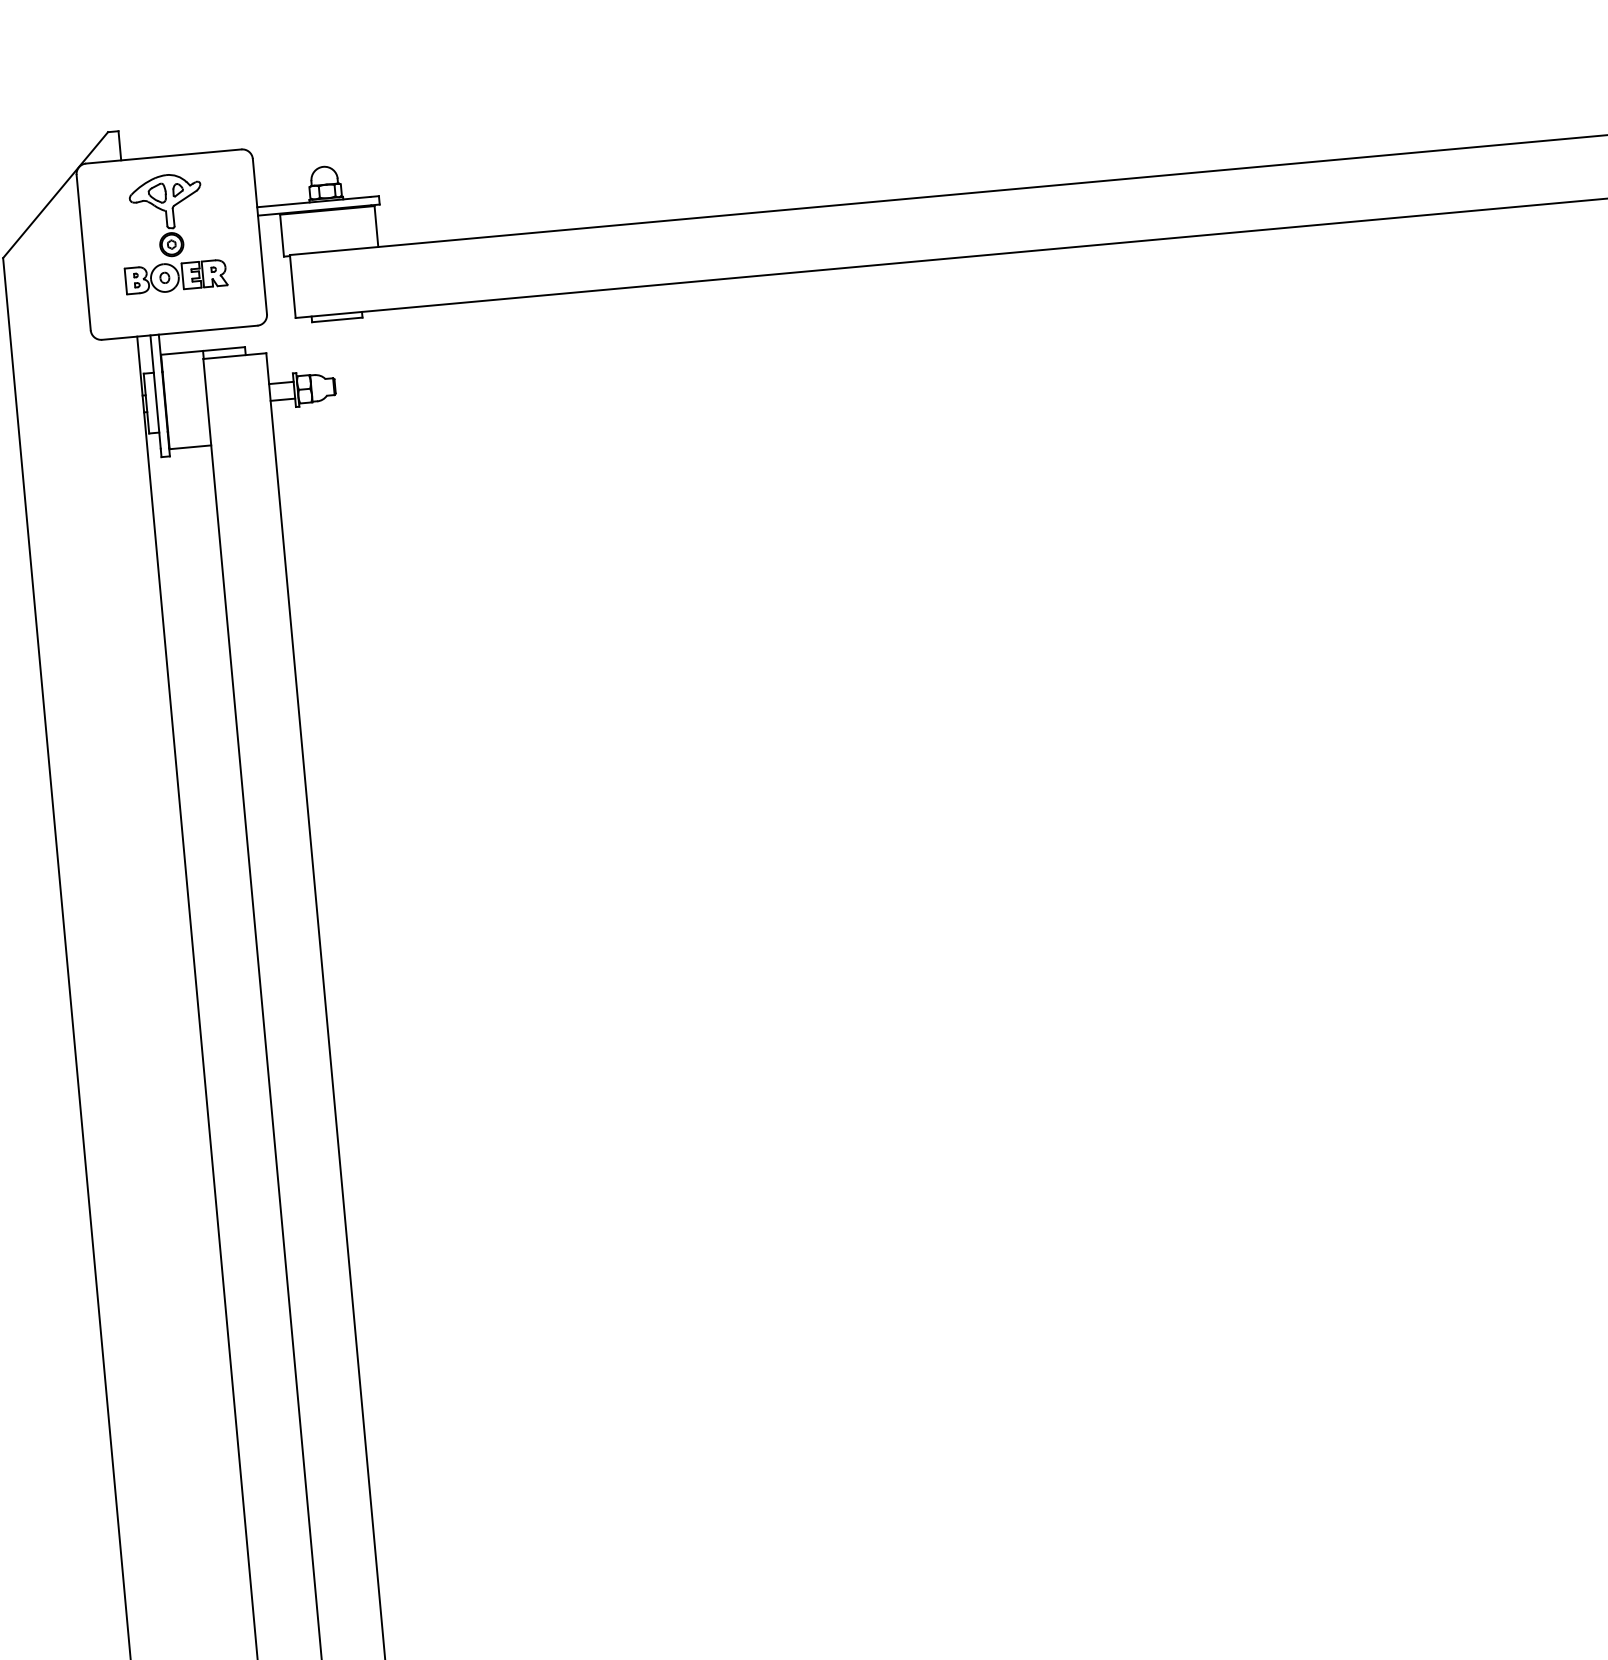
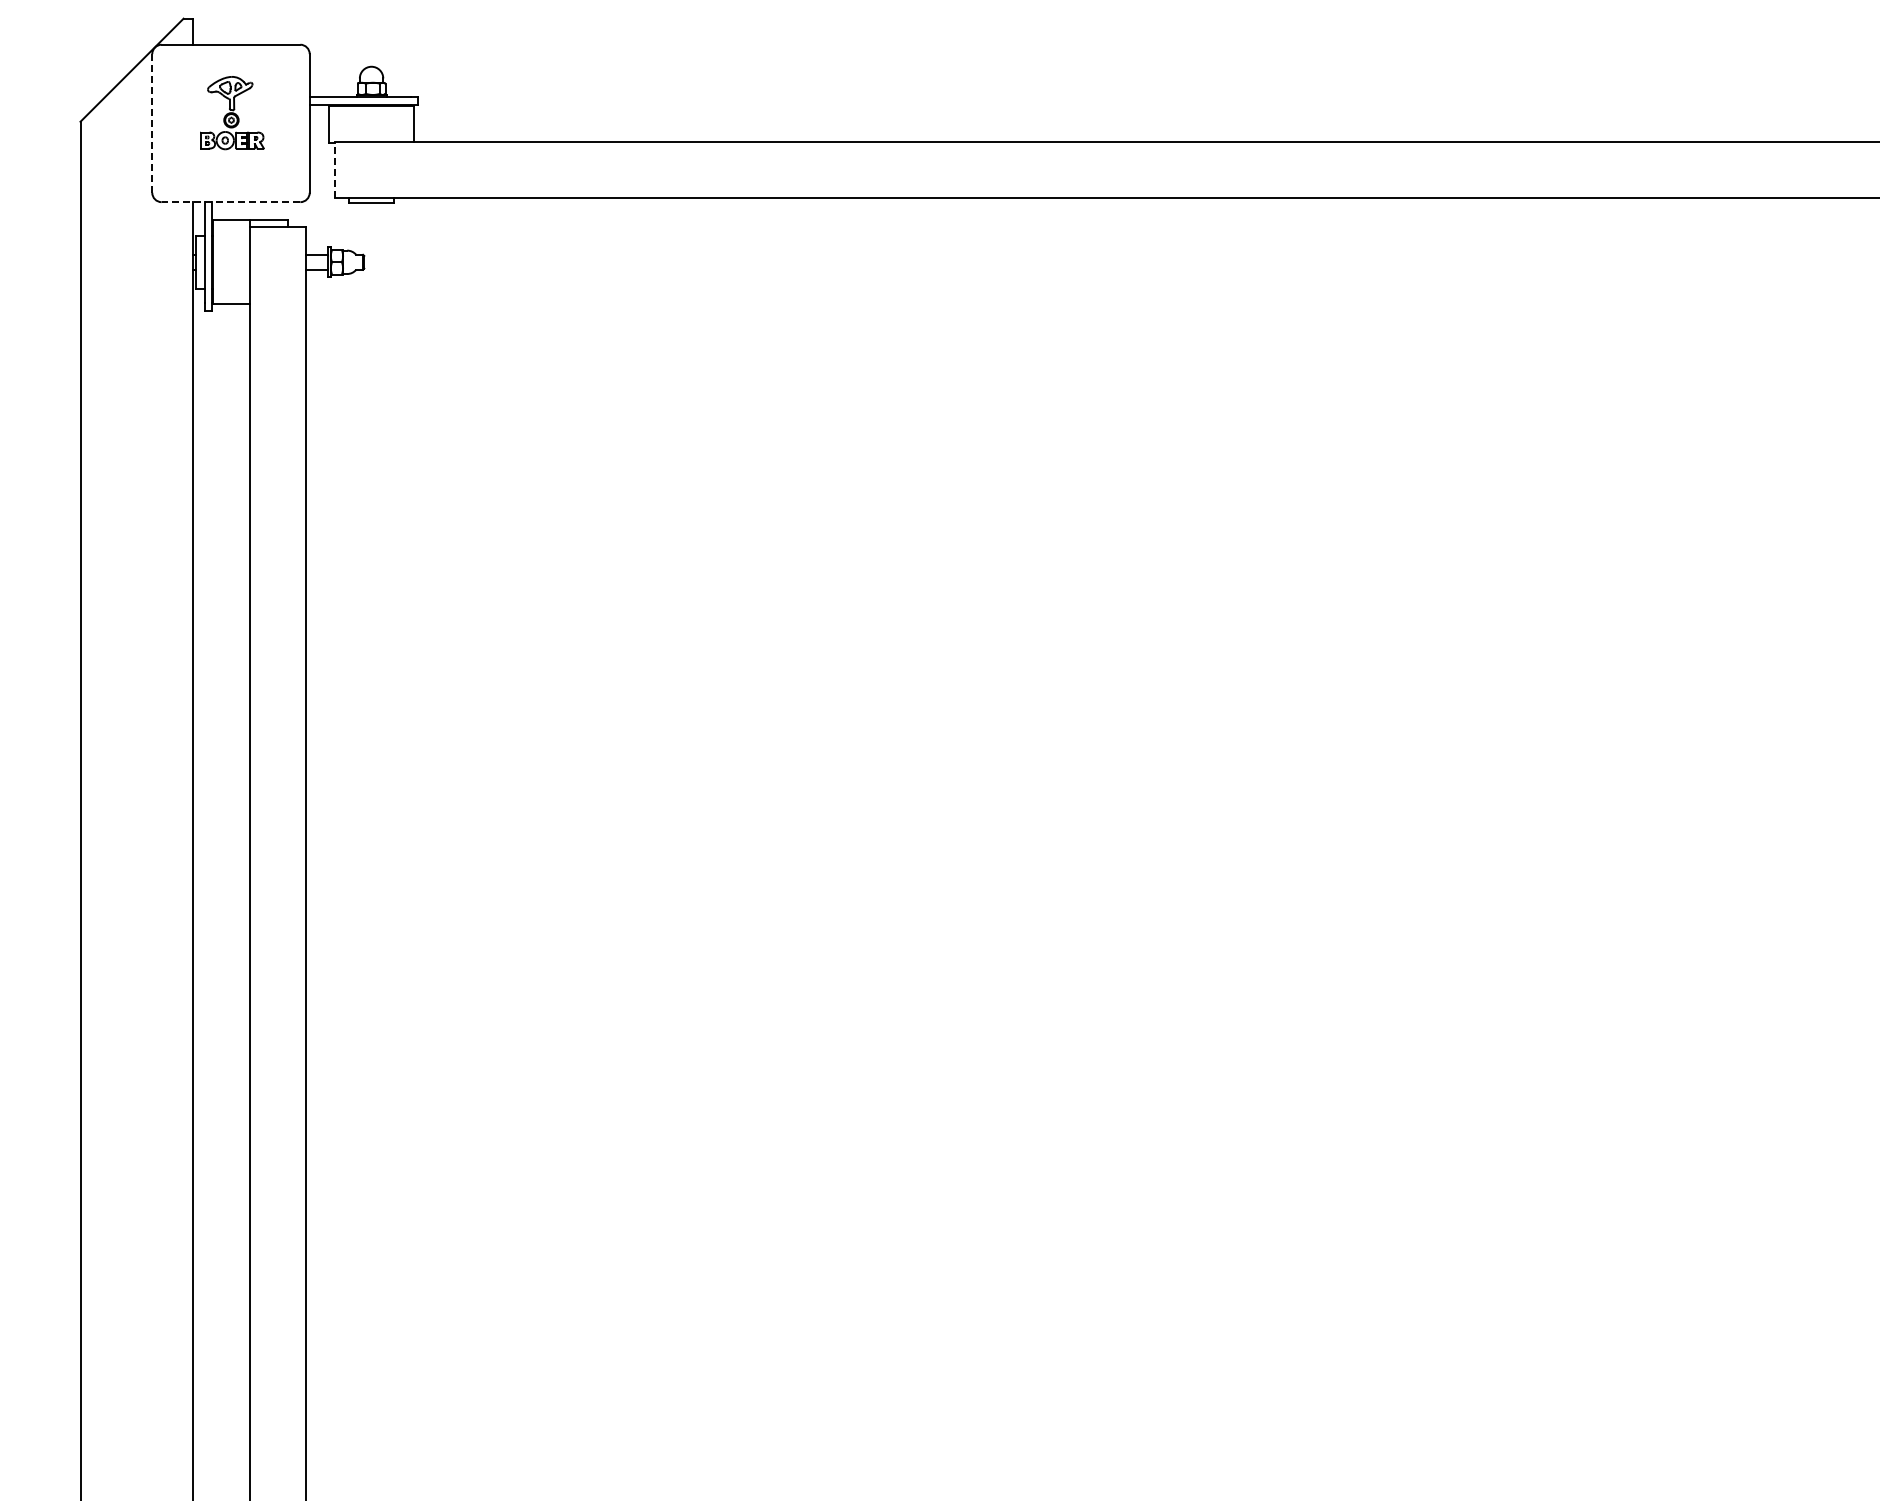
part: (172, 232) -> (232, 112), size x0.7
line: (83, 251) -> (152, 122), solid -> dashed
line: (292, 285) -> (334, 169), solid -> dashed
line: (179, 333) -> (230, 202), solid -> dashed

